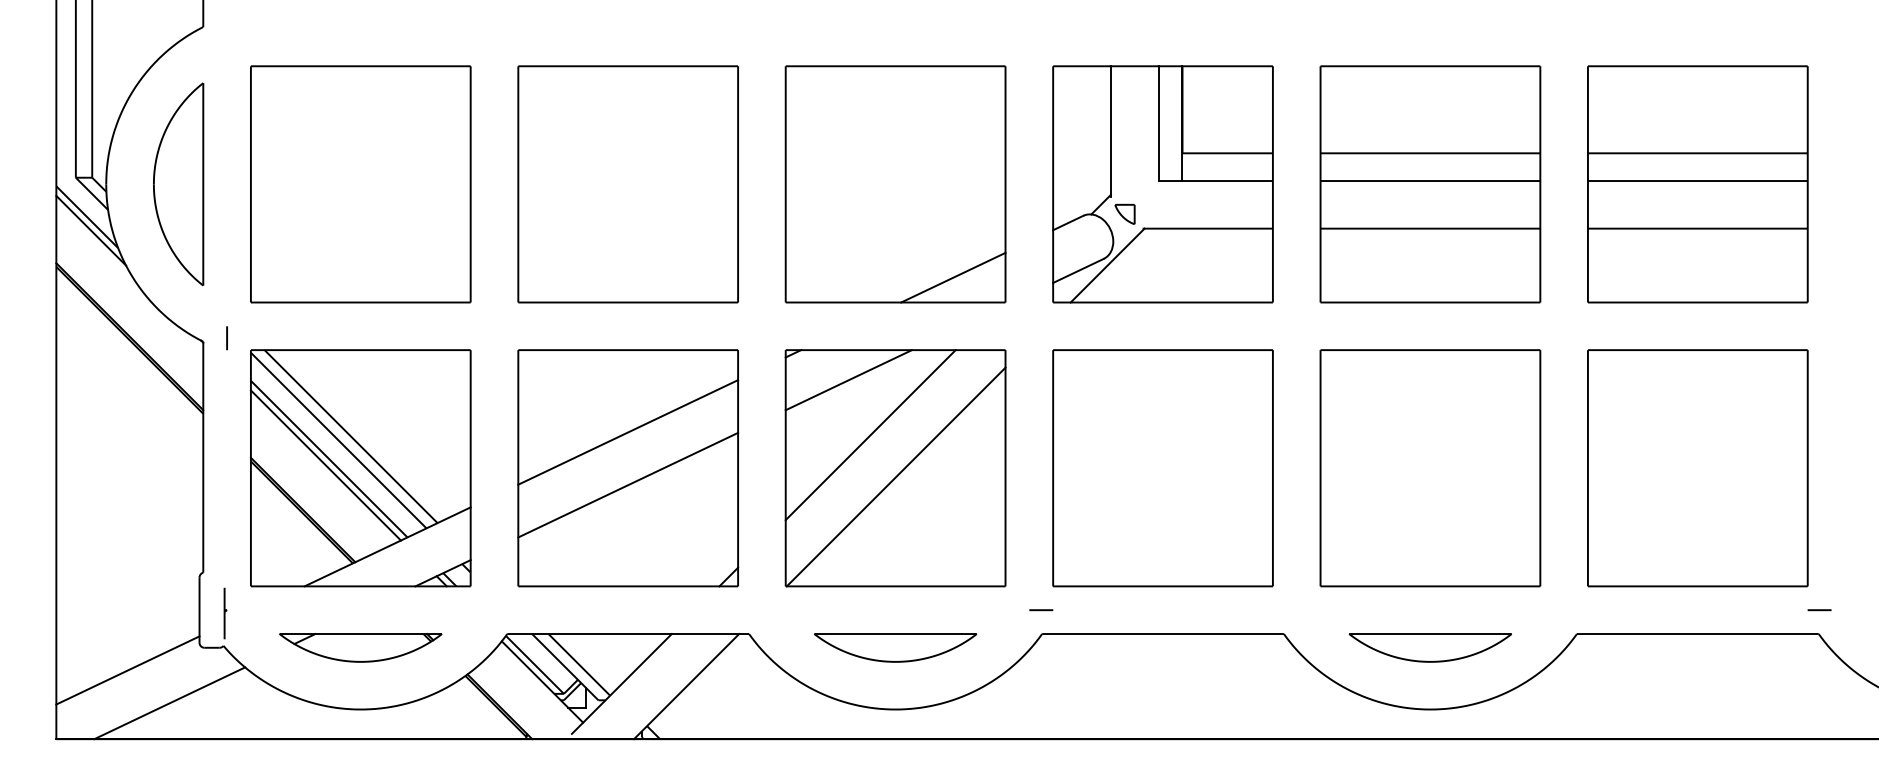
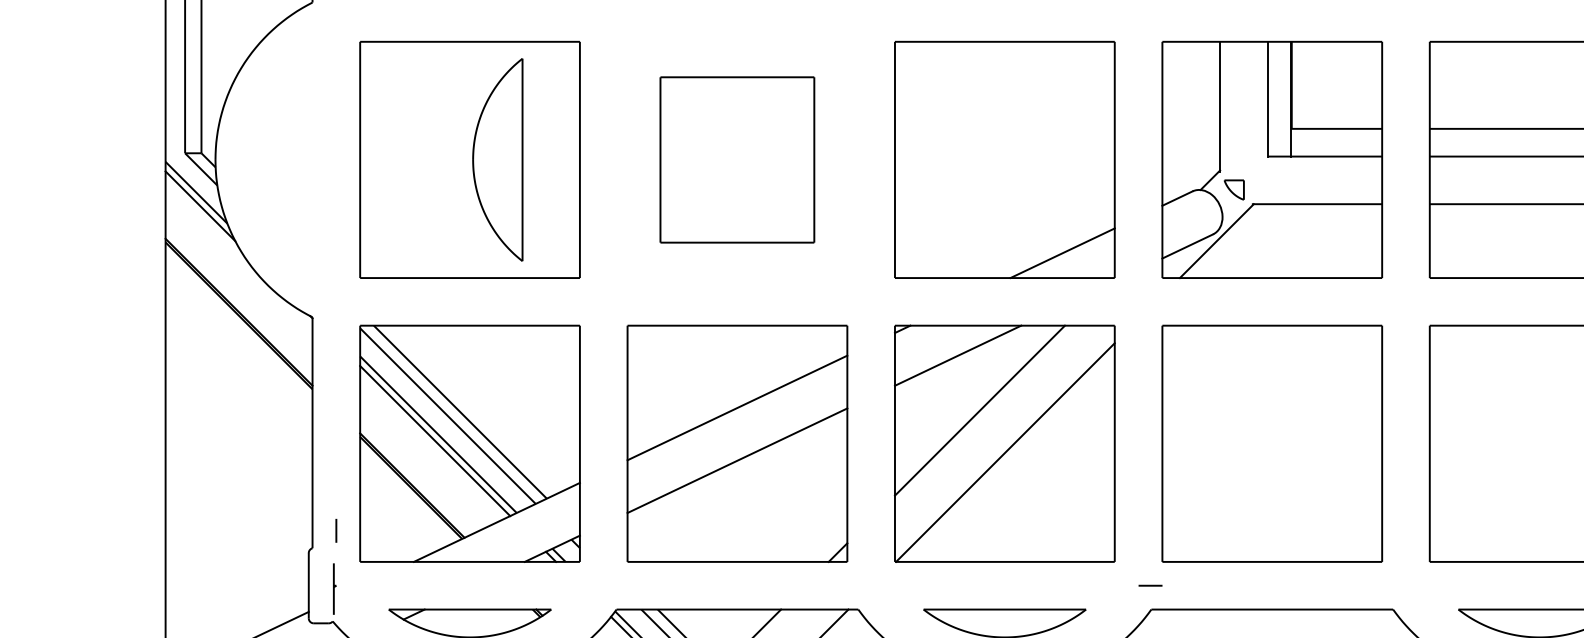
part: (178, 184) -> (497, 160), moved
part: (627, 184) -> (736, 160), size x0.7
line: (226, 338) -> (335, 531), moved

